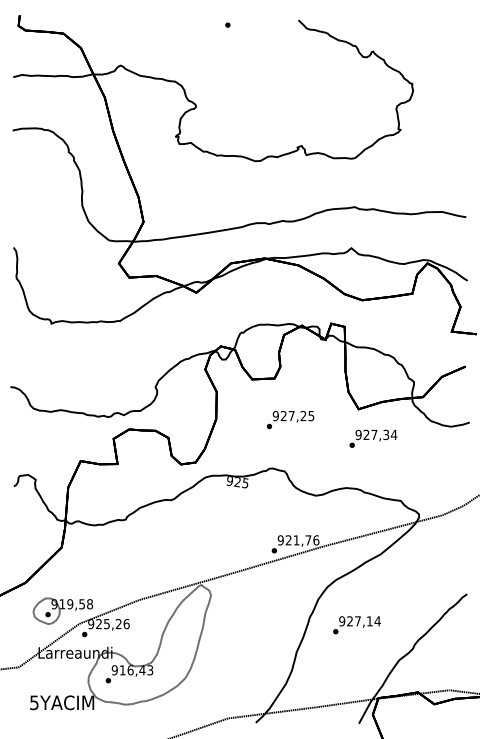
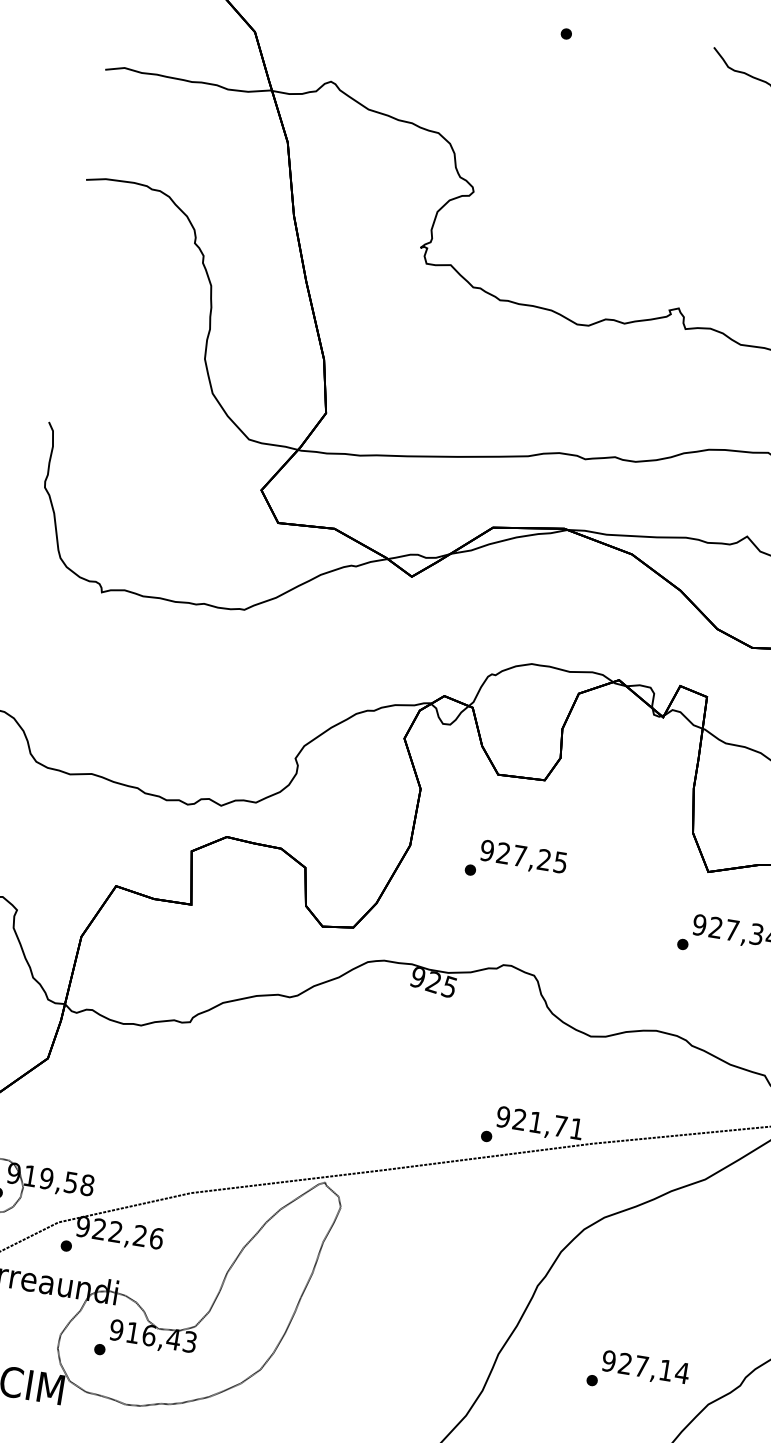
text: (290, 420) -> (516, 864), moved
text: (316, 540) -> (577, 1129), 921,76 -> 921,71
text: (106, 624) -> (114, 1232), 925,26 -> 922,26
text: (356, 625) -> (637, 1374), moved

